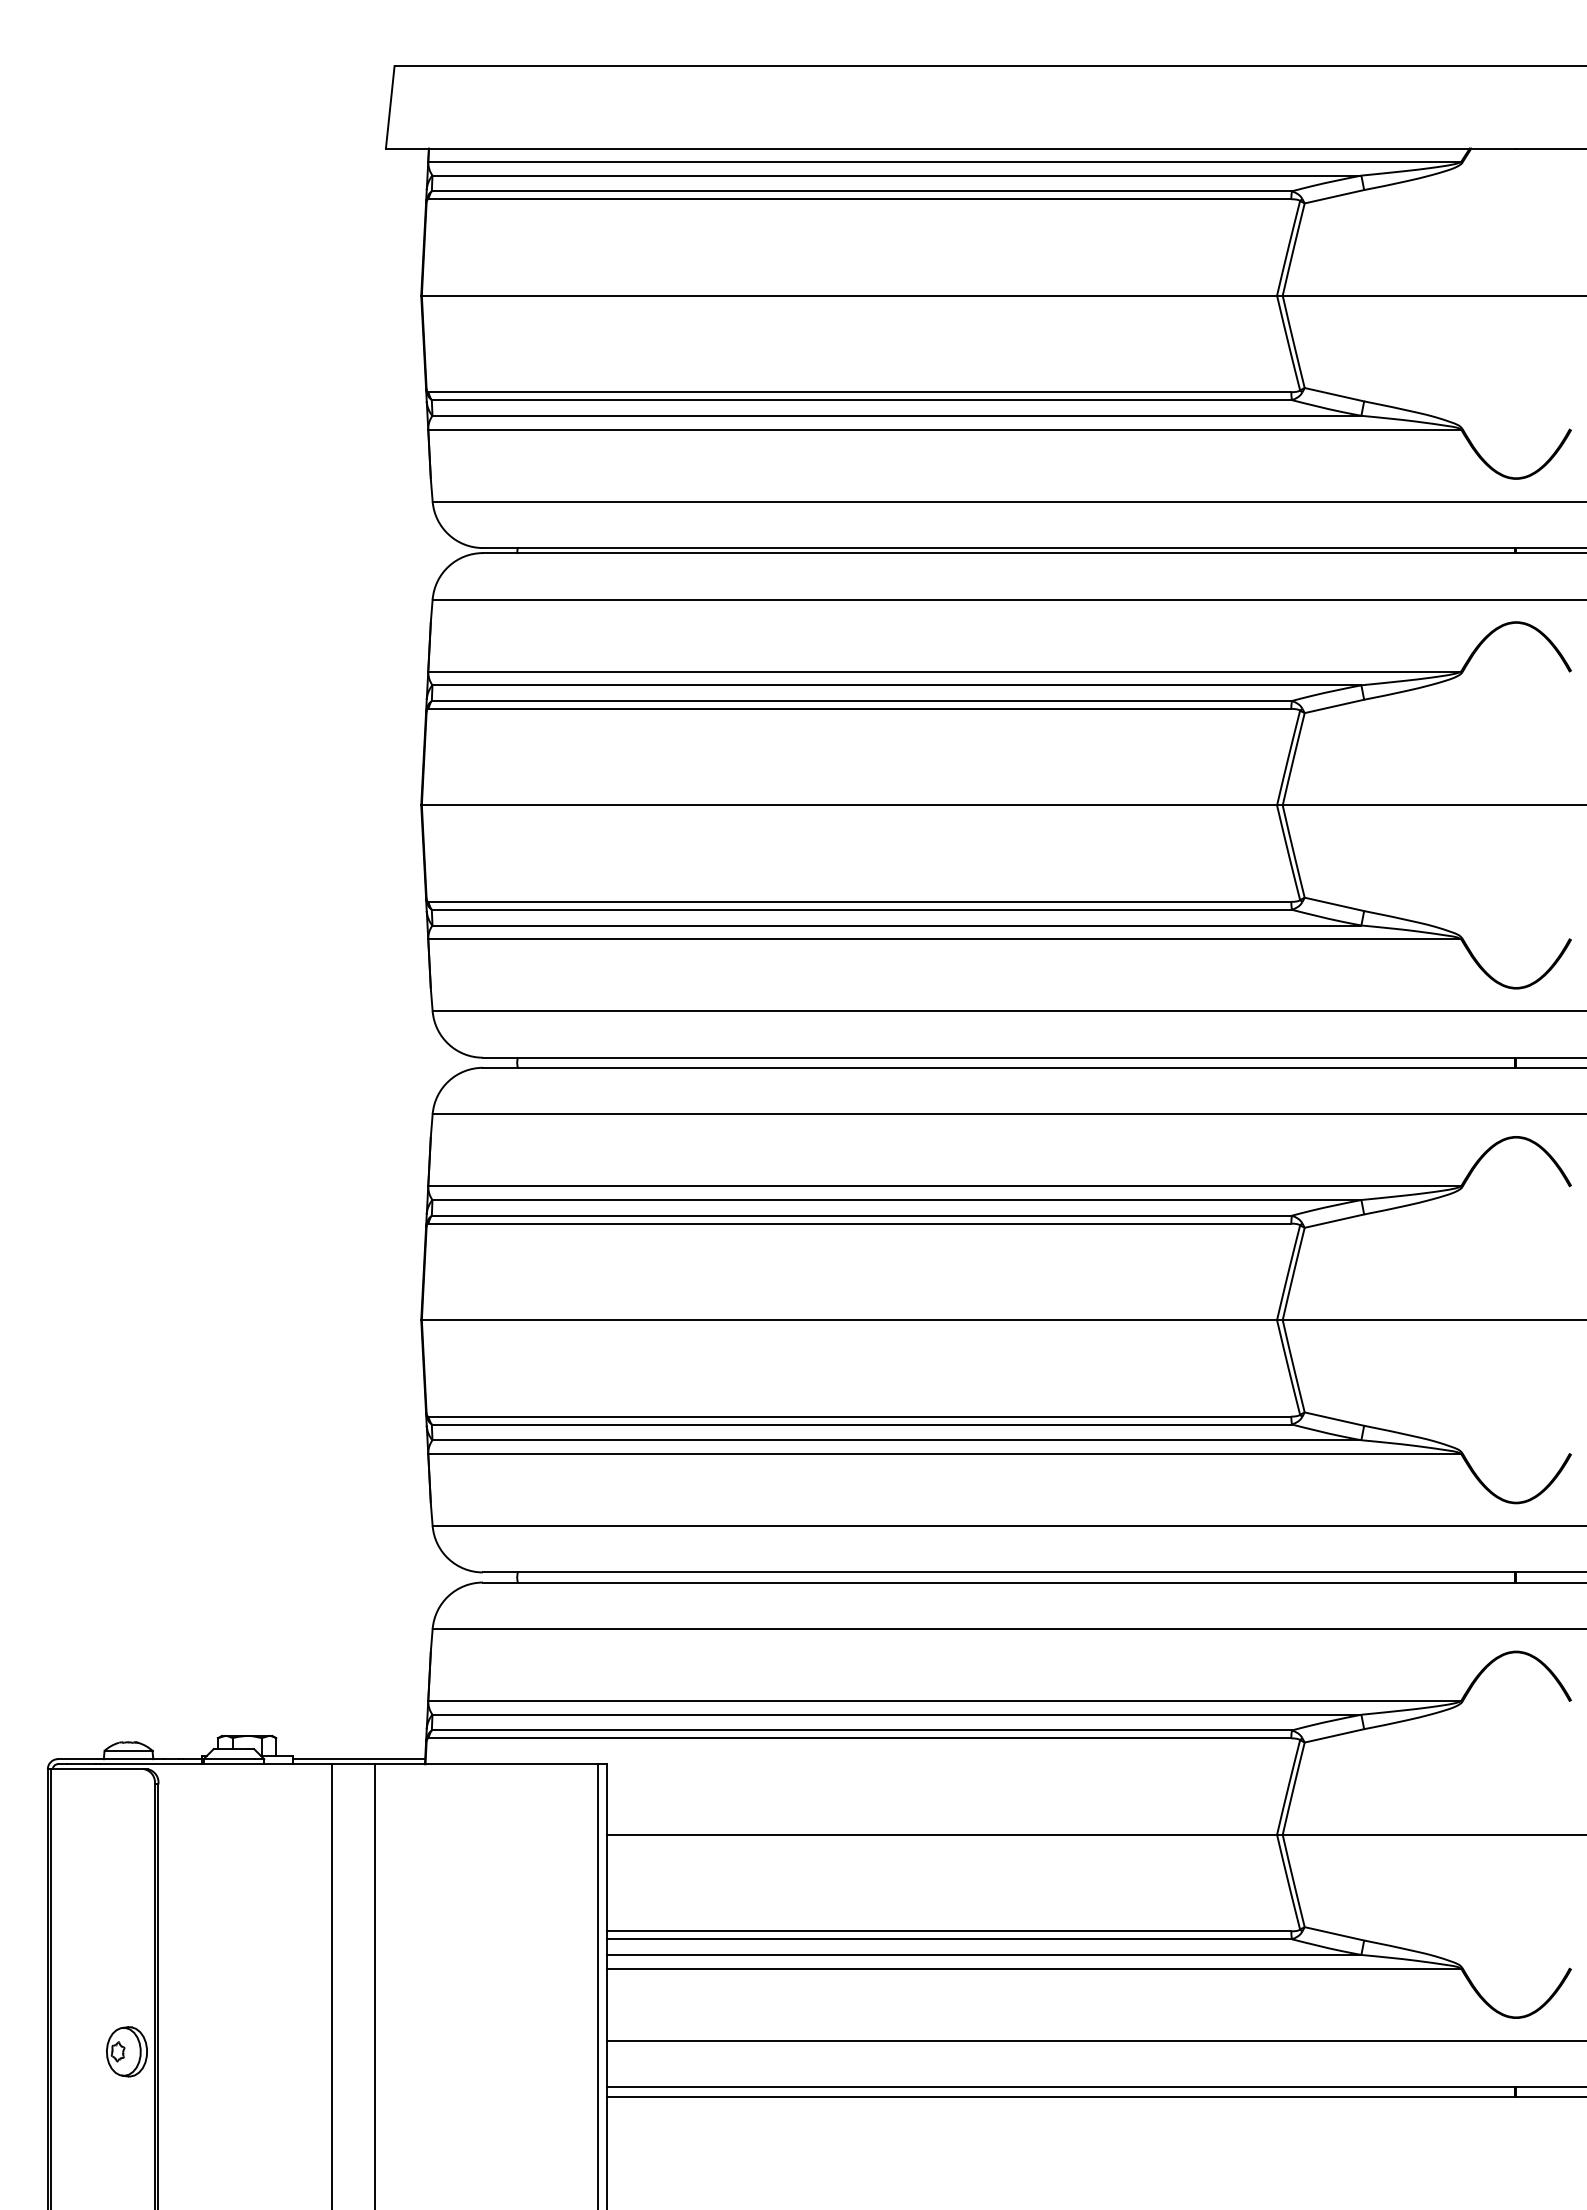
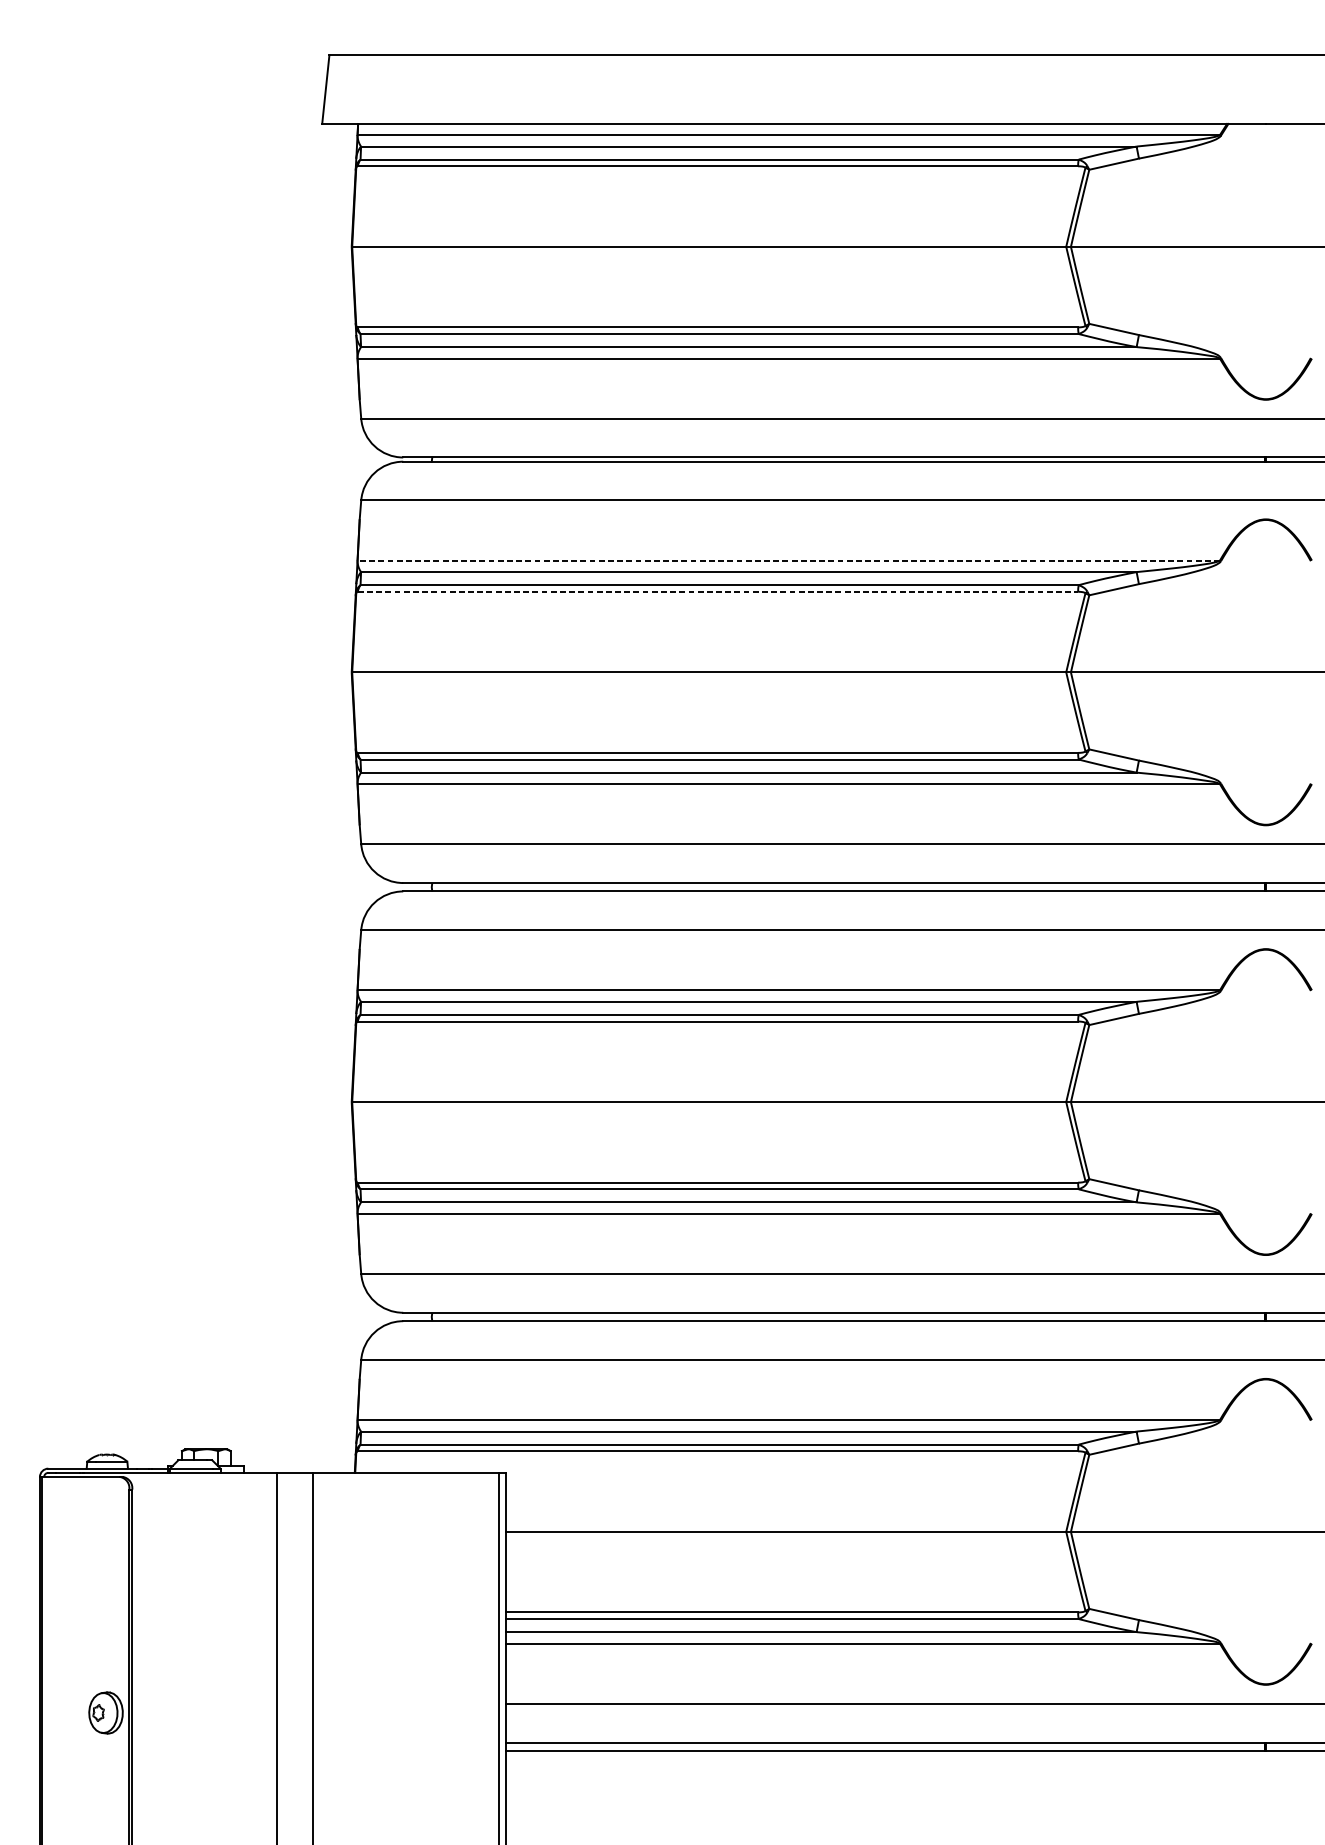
line: (944, 671) -> (788, 560), solid -> dashed
line: (860, 708) -> (718, 591), solid -> dashed
line: (358, 1759) -> (299, 1468), removed

